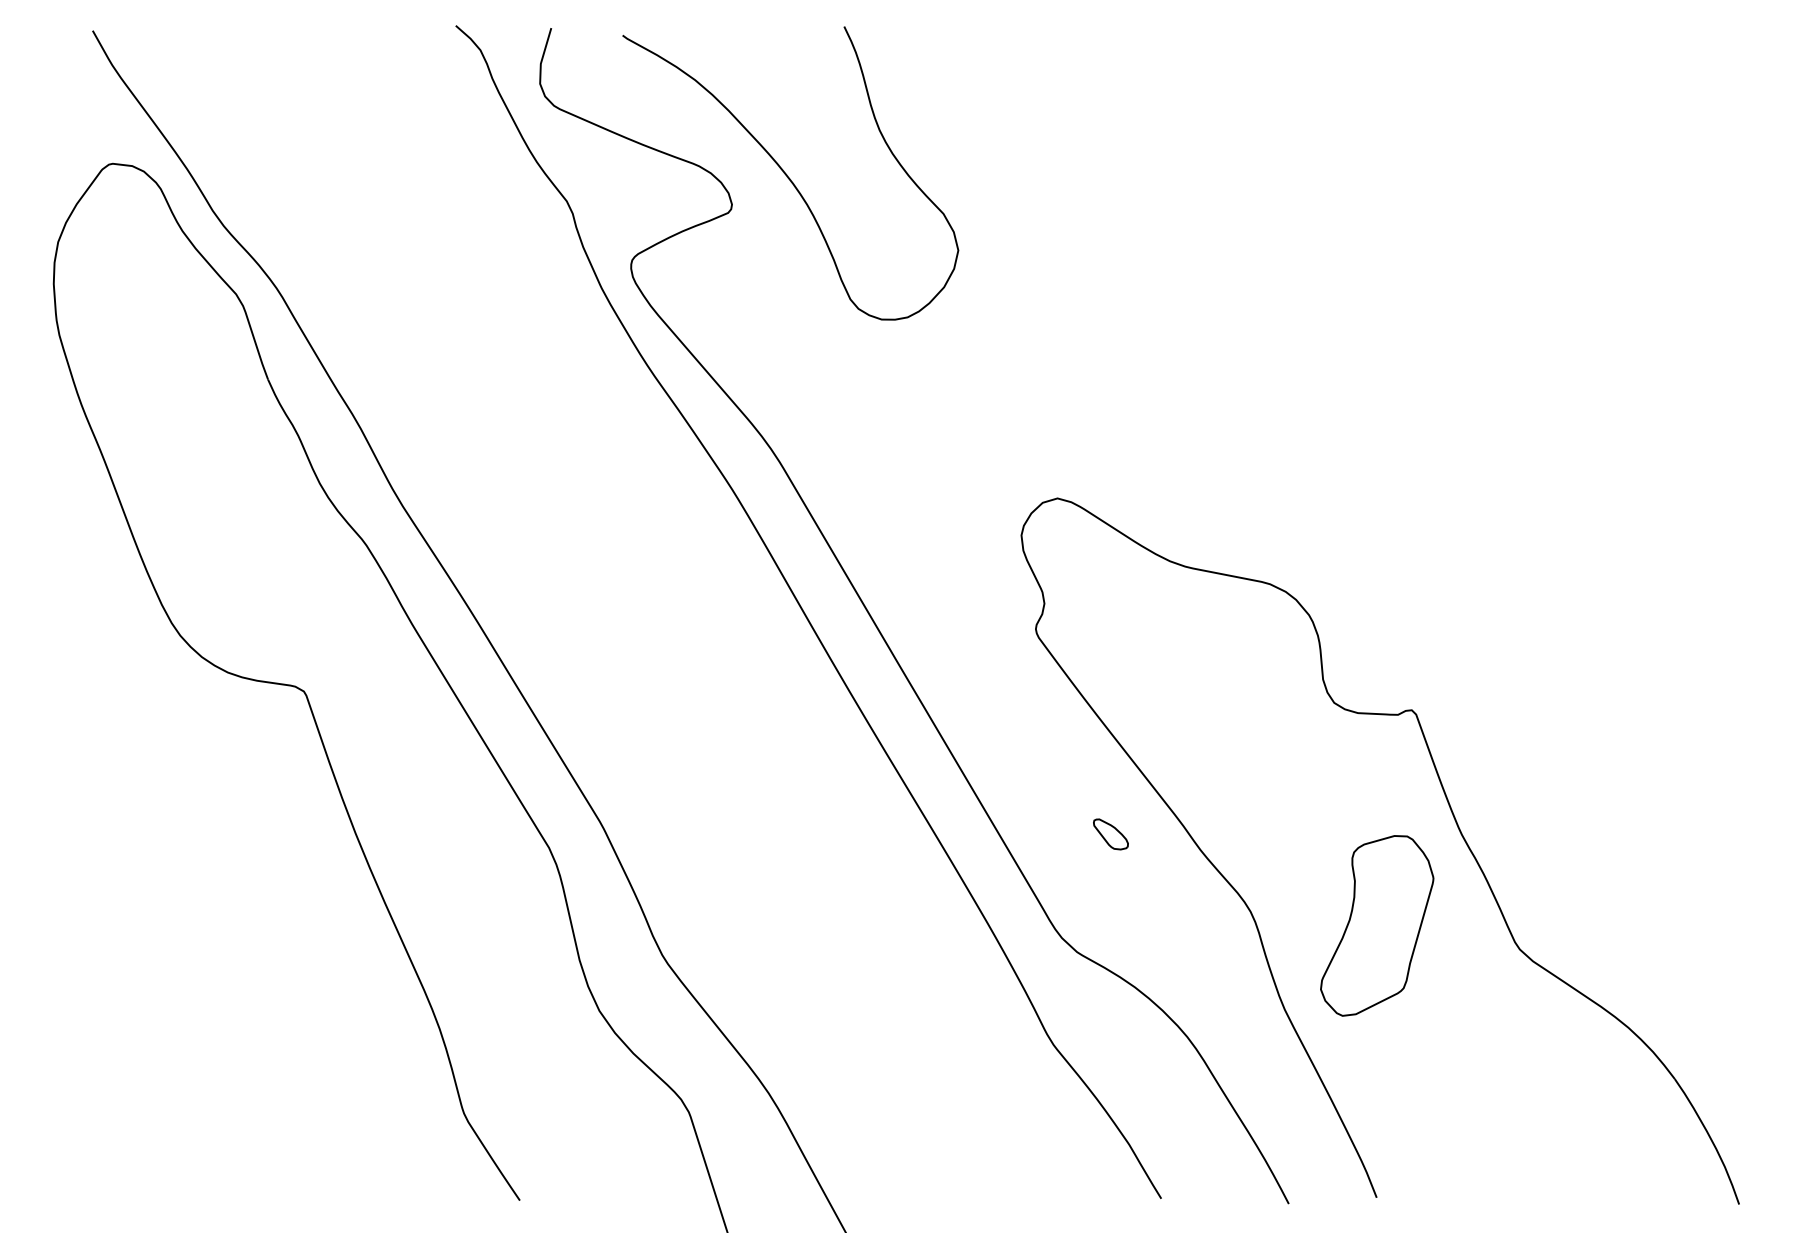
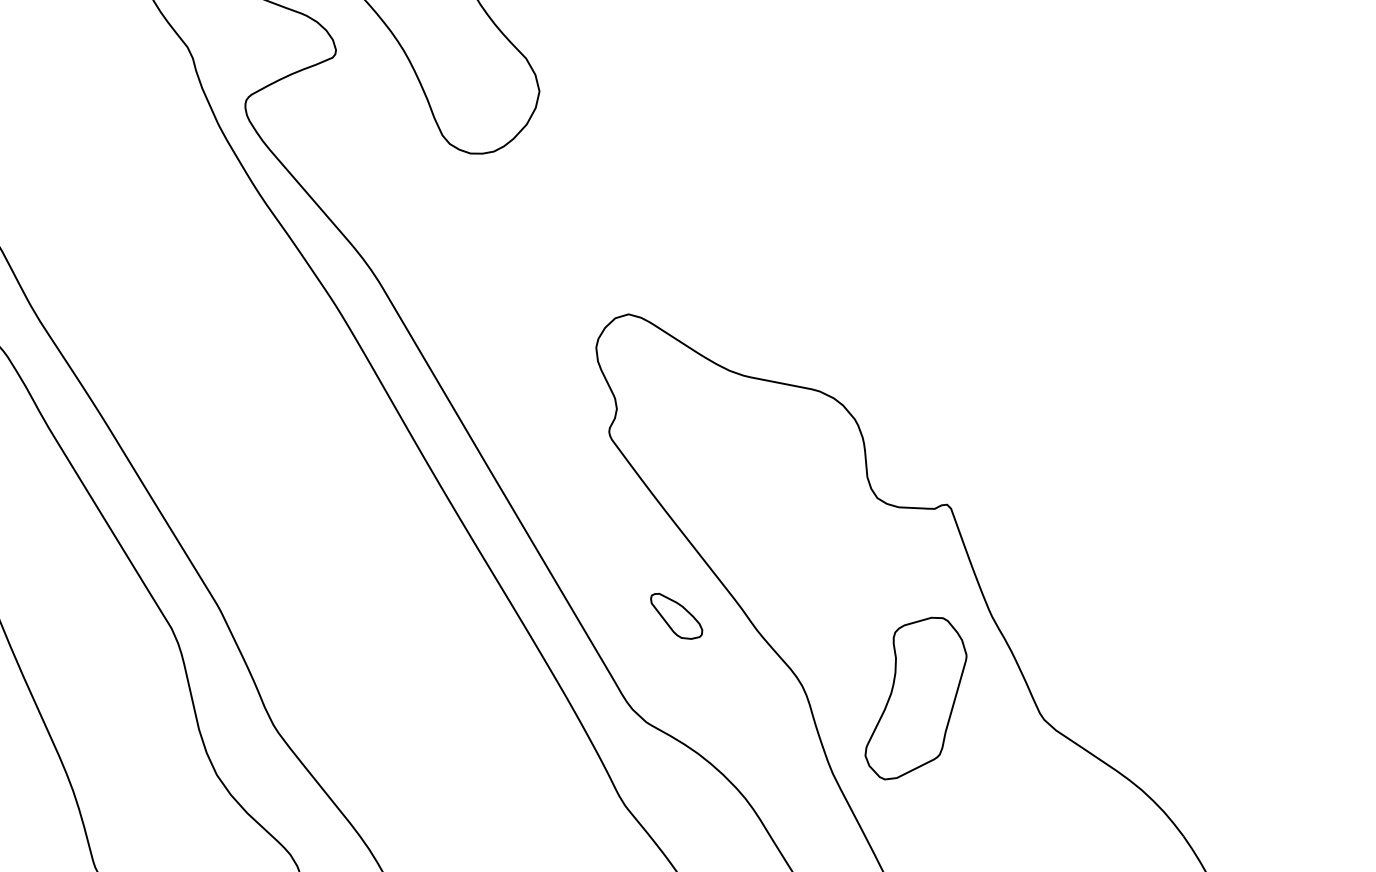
part: (1110, 834) -> (676, 616), size x1.67

